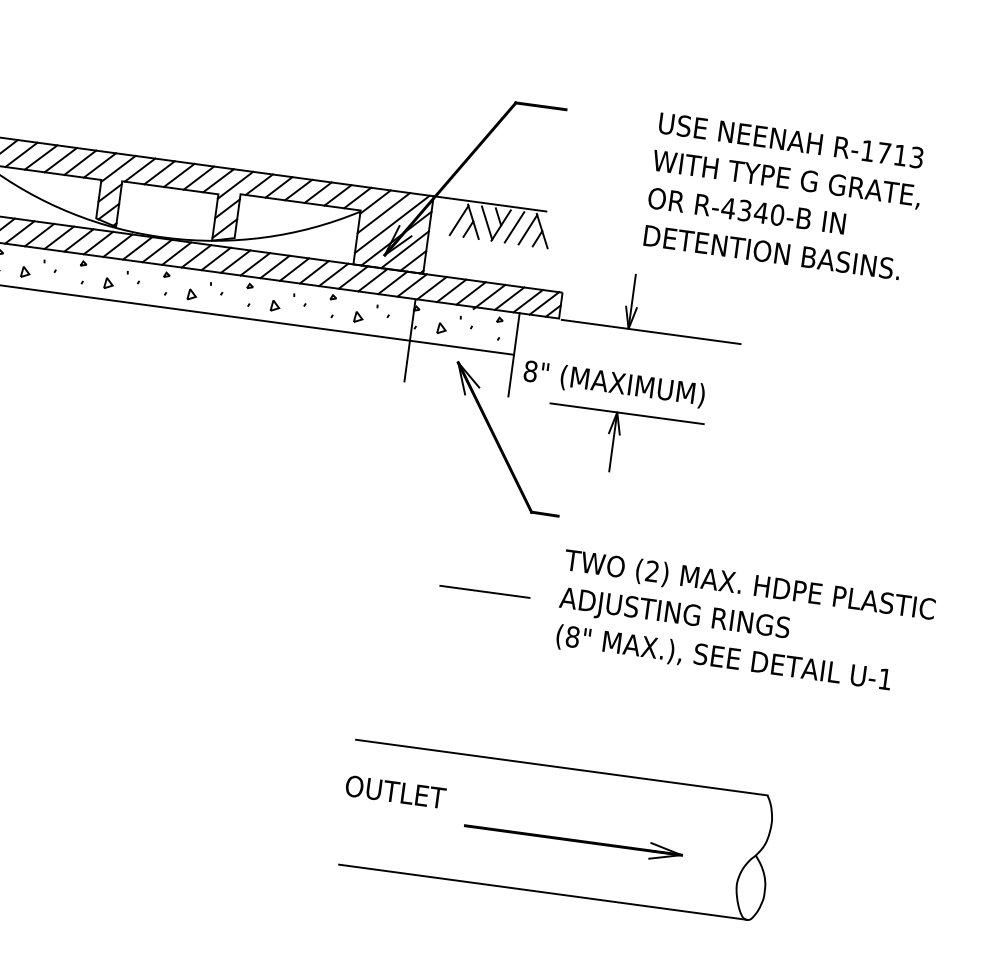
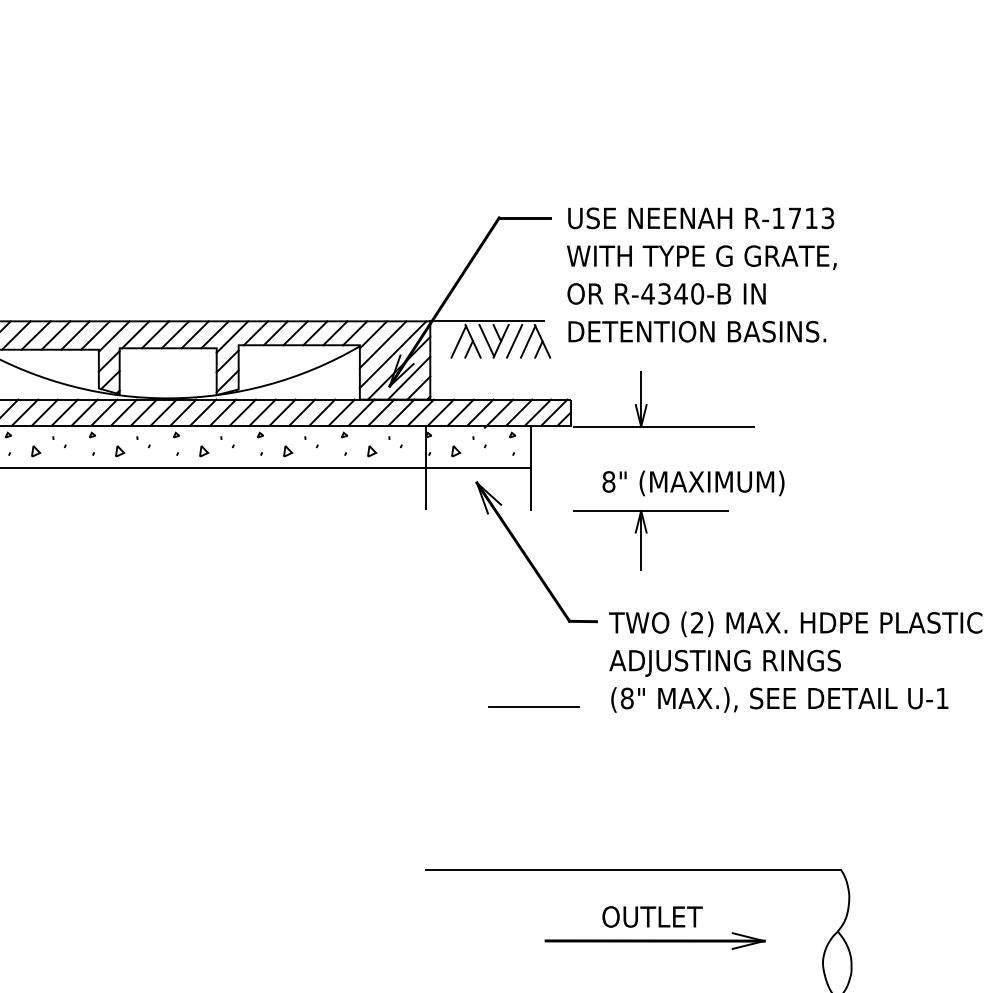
text: (784, 196) -> (701, 274), moved
text: (614, 384) -> (693, 483), moved
text: (744, 622) -> (795, 661), moved
text: (395, 791) -> (652, 916), moved

